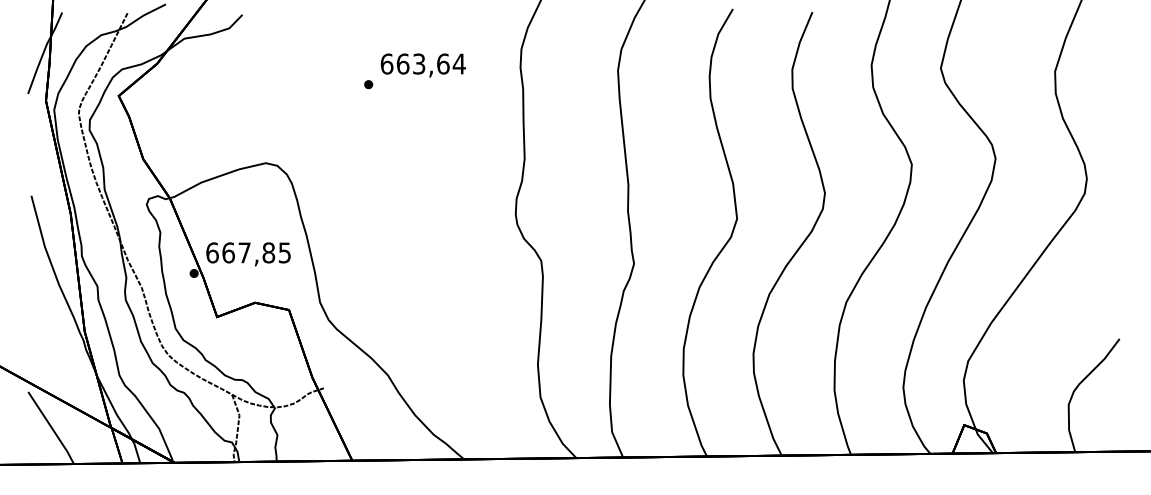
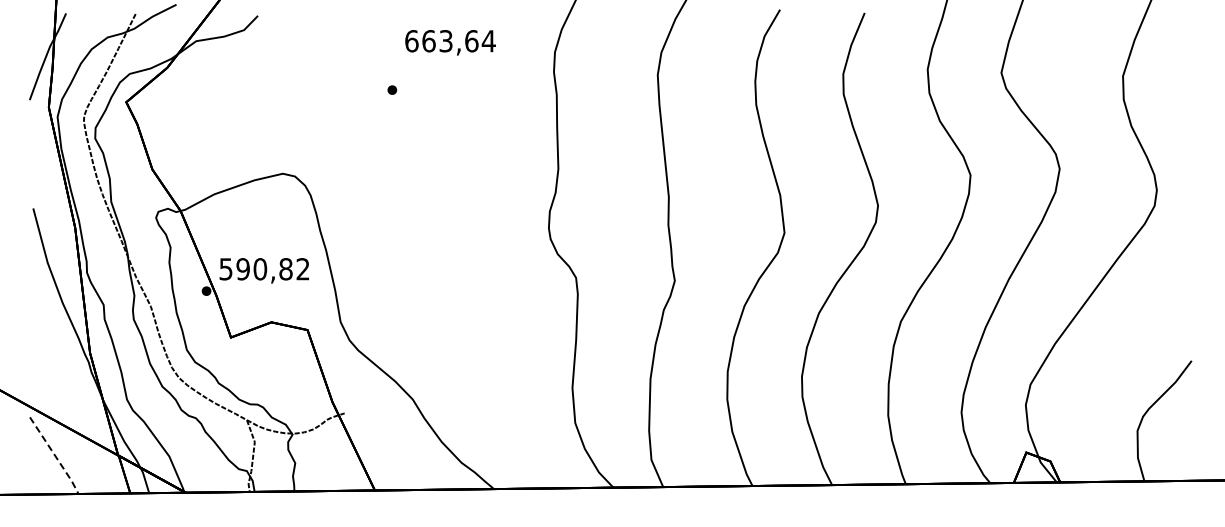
text: (423, 65) -> (450, 42), moved
text: (248, 253) -> (264, 269), 667,85 -> 590,82
line: (52, 427) -> (55, 455), solid -> dashed

